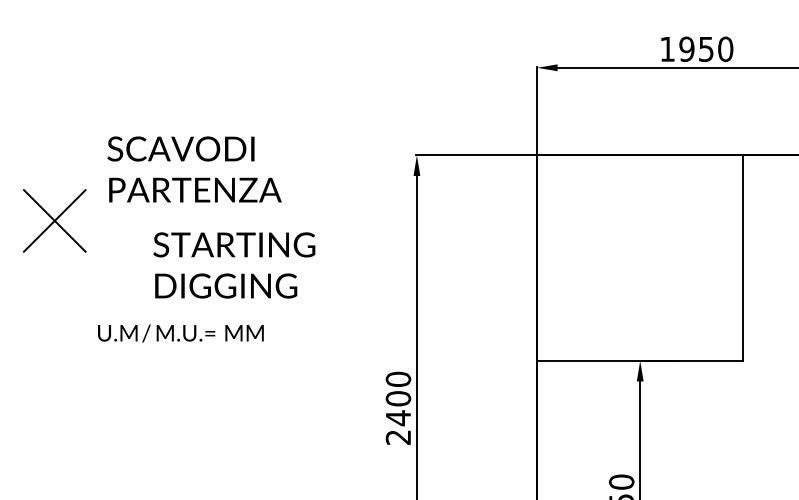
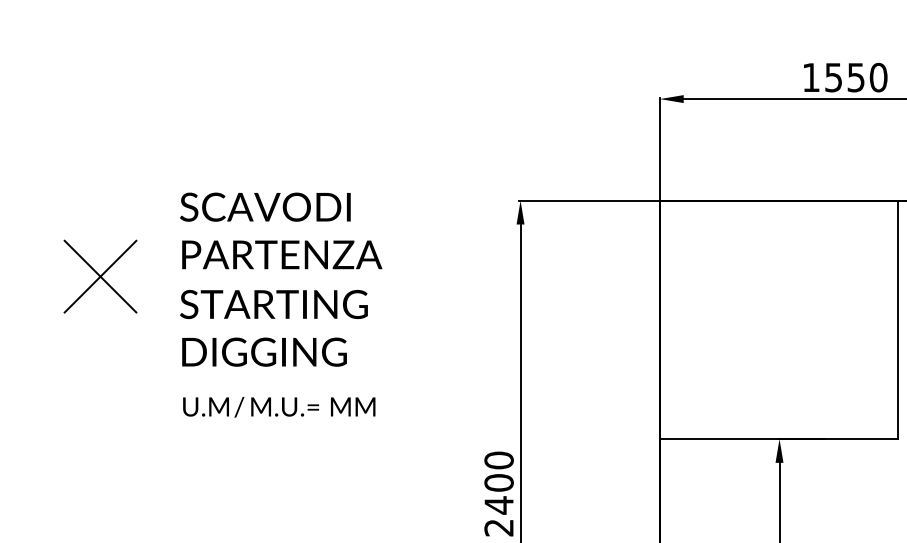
text: (686, 48) -> (833, 76), 1950 -> 1550
text: (194, 169) -> (281, 230), moved
text: (234, 265) -> (274, 328), moved
text: (180, 333) -> (278, 407), moved

